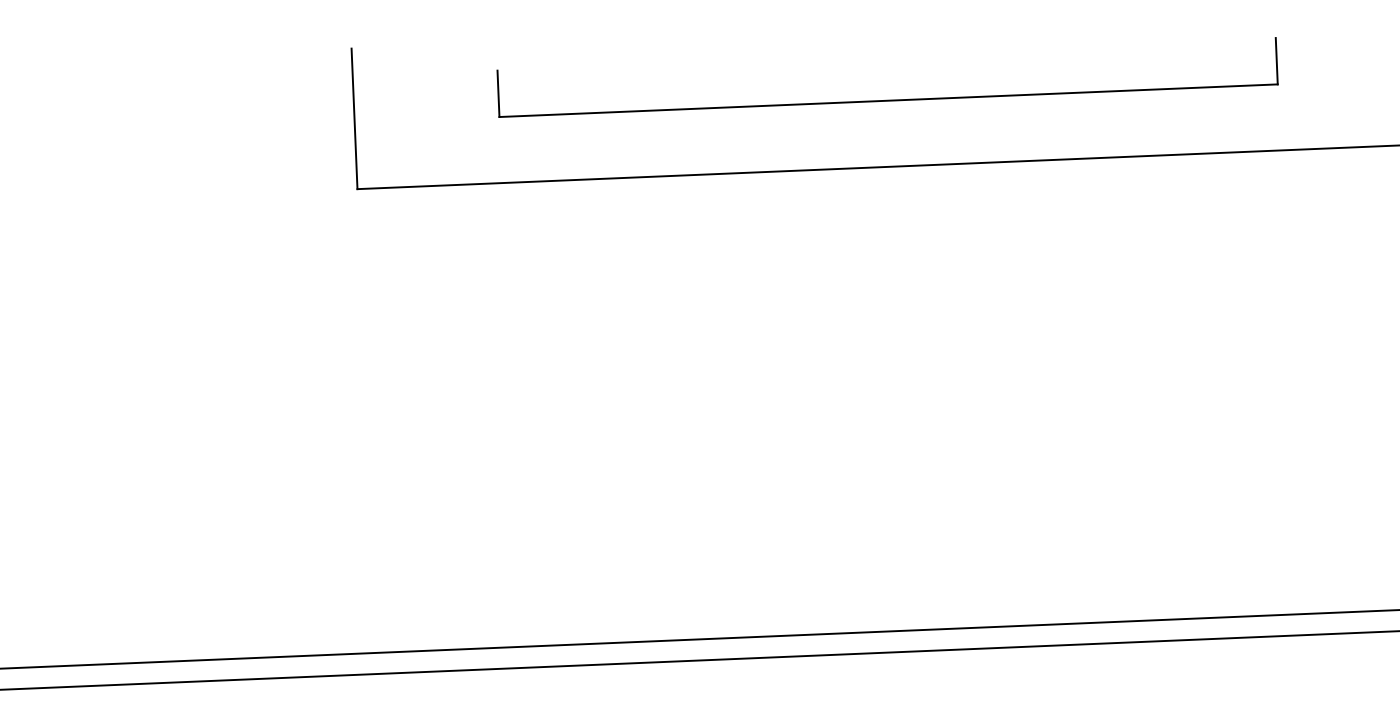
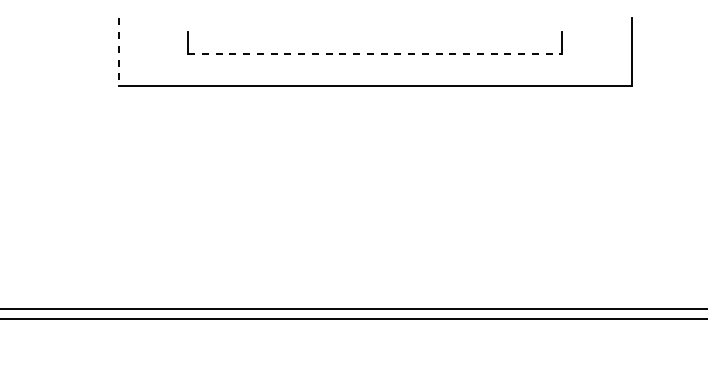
line: (887, 101) -> (374, 54), solid -> dashed
line: (354, 119) -> (118, 52), solid -> dashed

